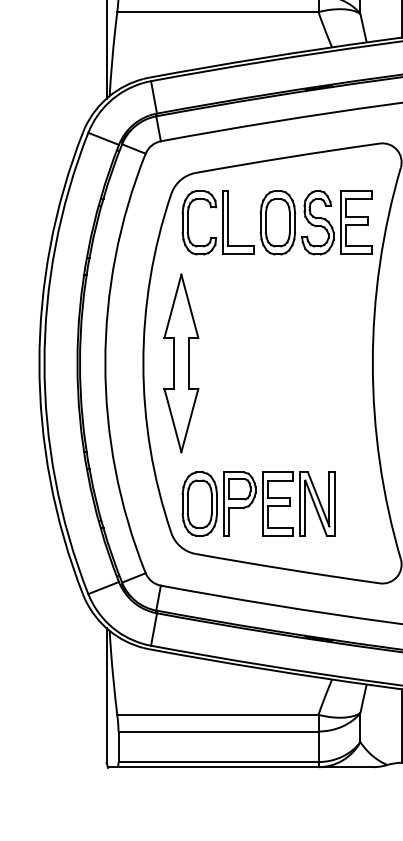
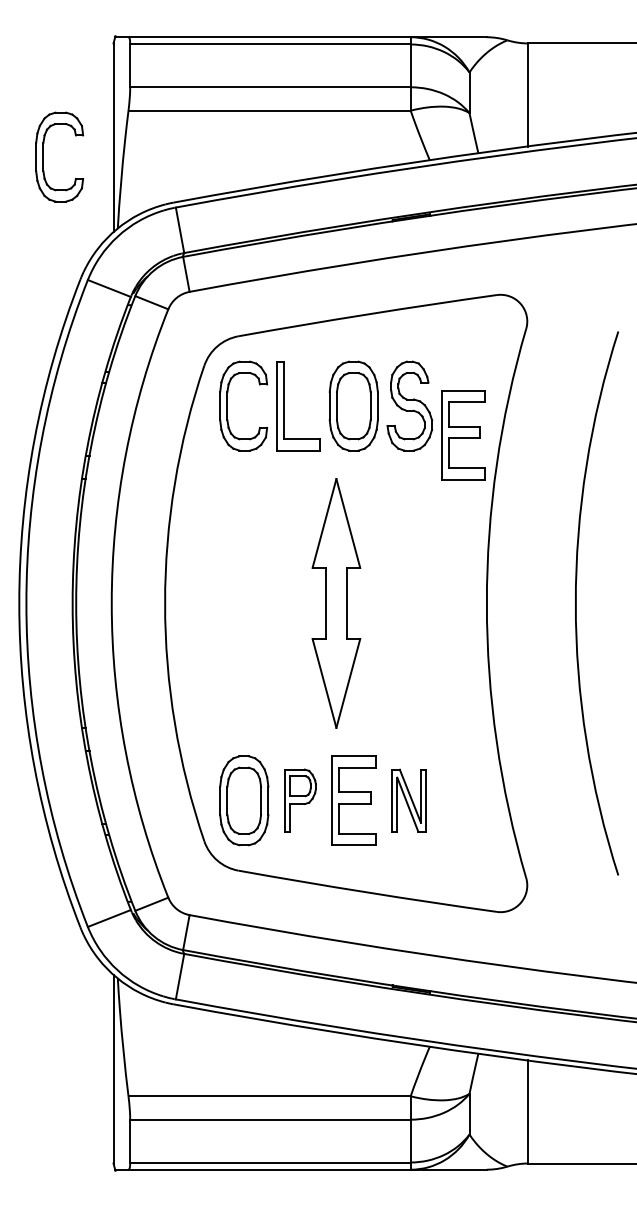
part: (56, 44) -> (43, 156), added
part: (356, 223) -> (463, 435), moved
part: (181, 363) -> (336, 603), moved
part: (239, 503) -> (300, 800), size x0.7
part: (316, 503) -> (408, 800), size x0.7

